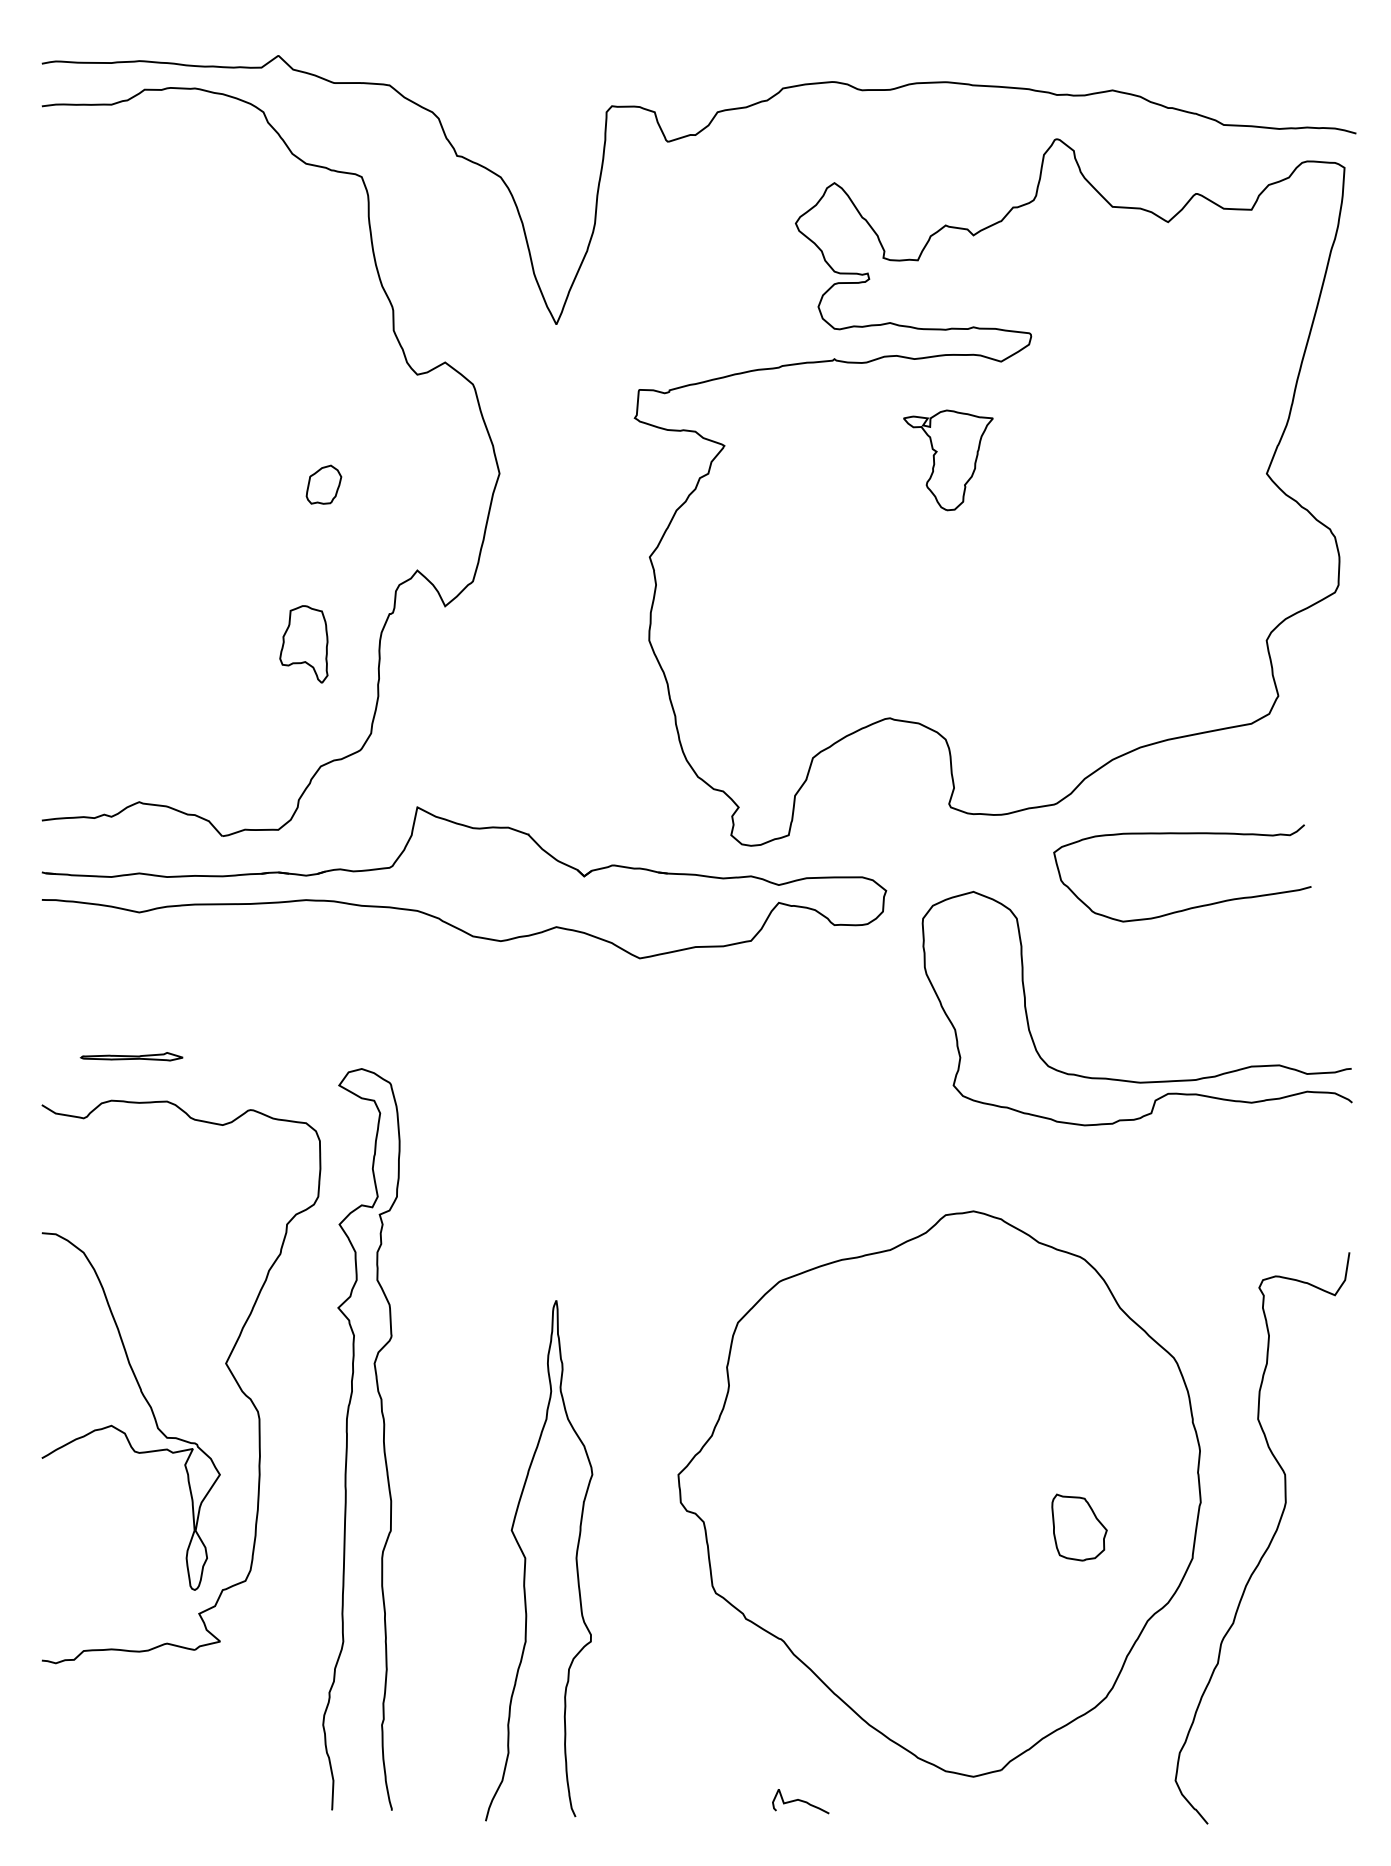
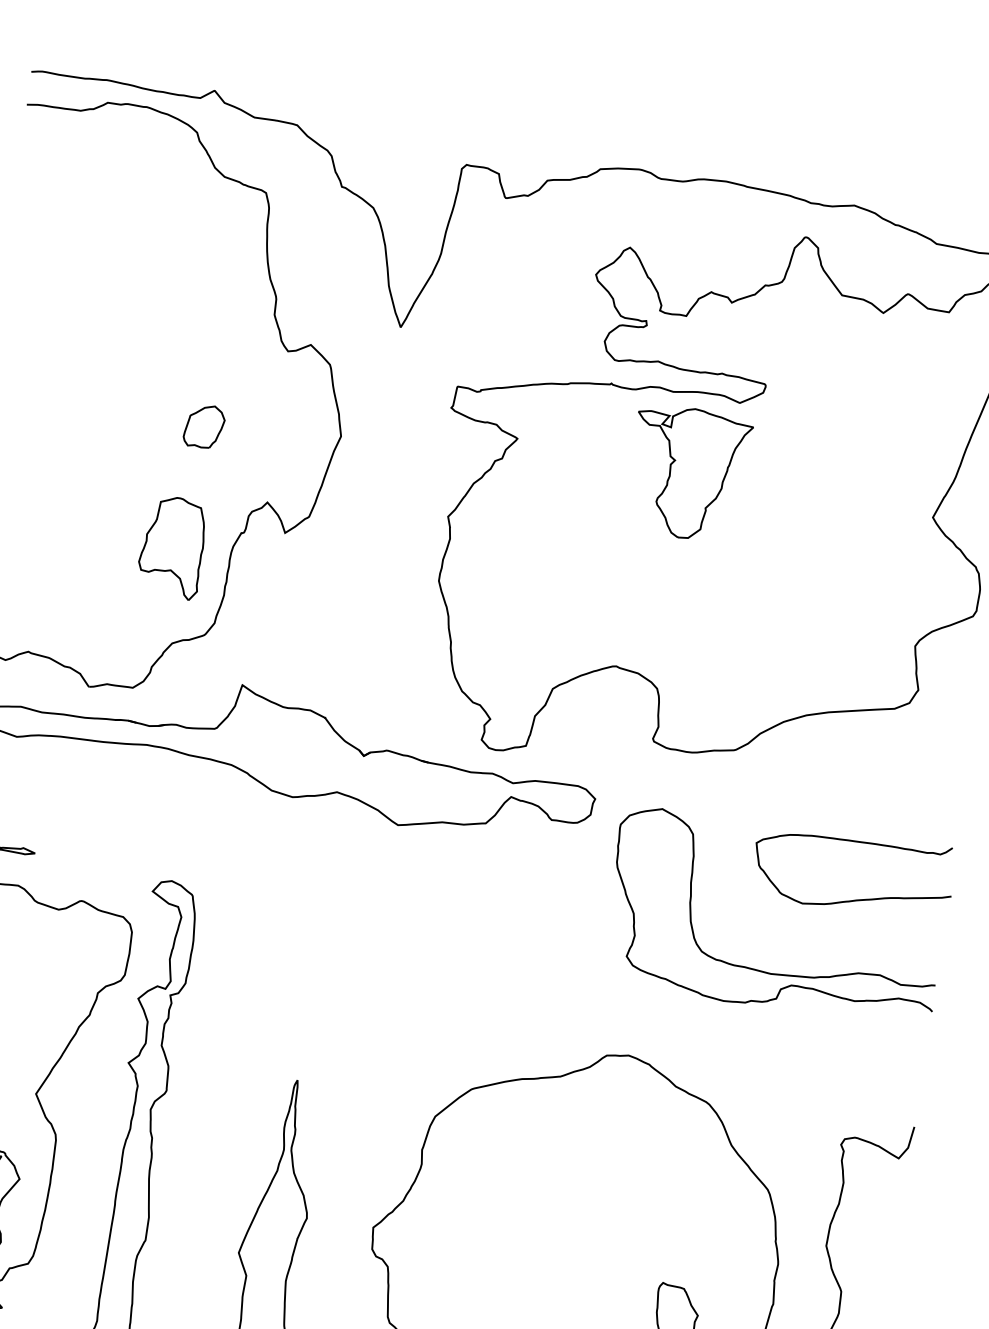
part: (948, 460) -> (688, 473), size x1.67
part: (323, 484) -> (204, 426), size x1.43
part: (303, 644) -> (171, 547), size x1.67
curve: (1189, 907) -> (855, 899), moved

